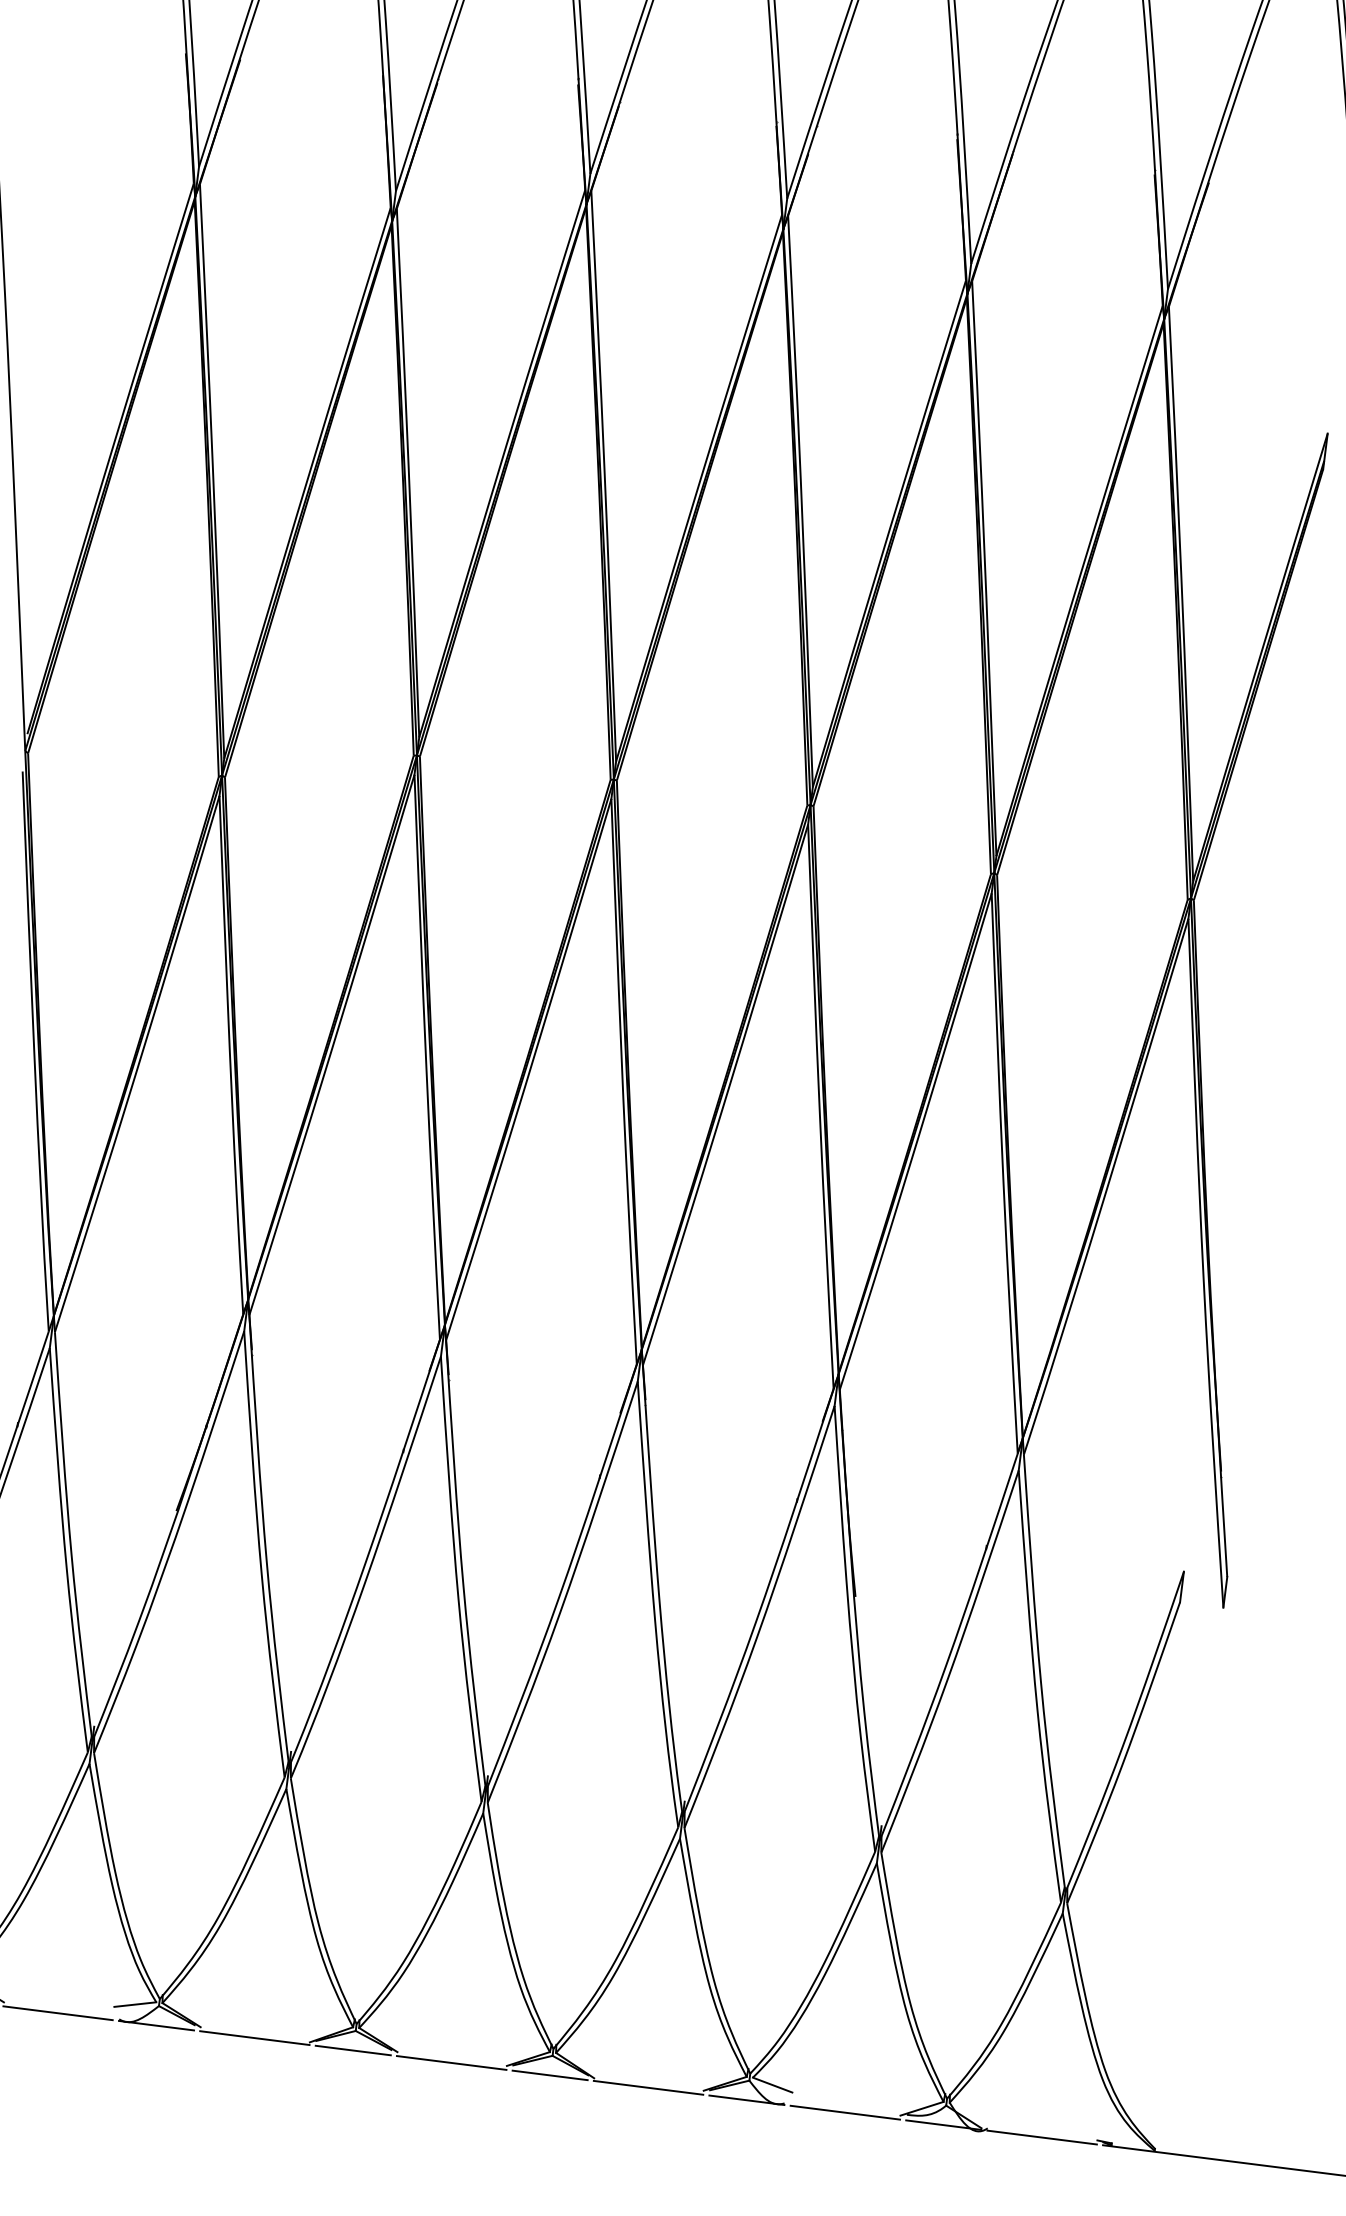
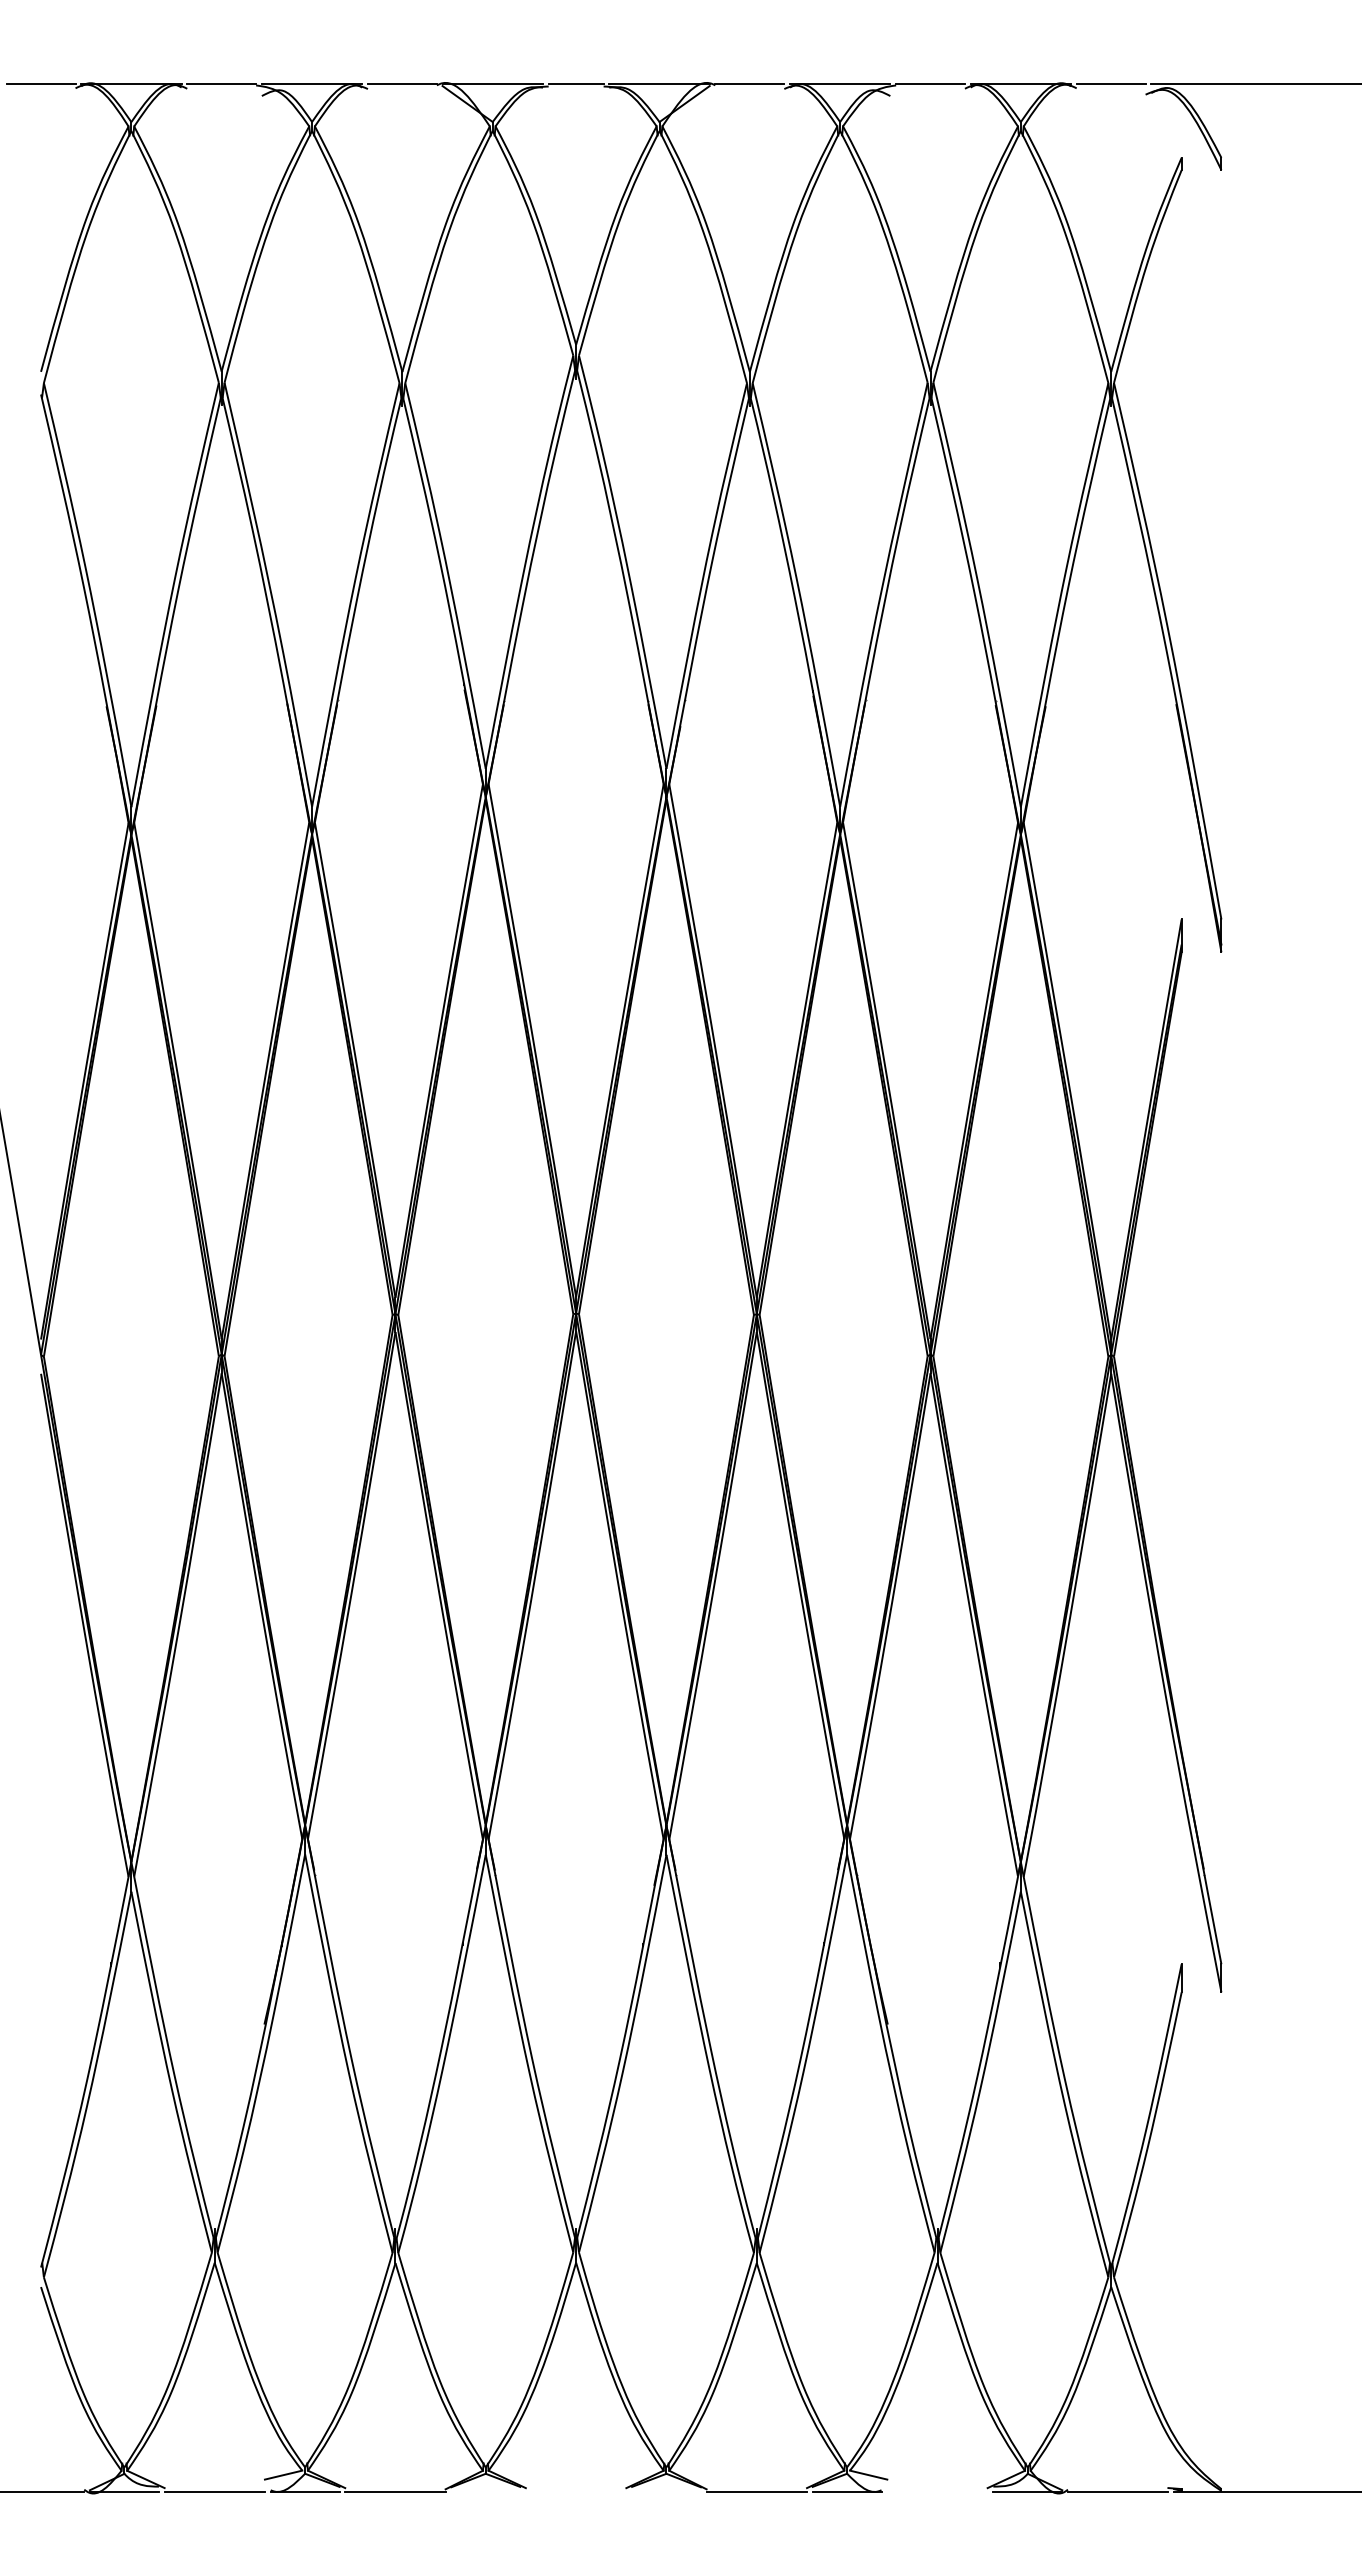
line: (353, 2050) -> (485, 2491), removed
line: (451, 2062) -> (575, 2491), removed
line: (550, 2075) -> (666, 2491), removed
line: (845, 2112) -> (937, 2491), removed

